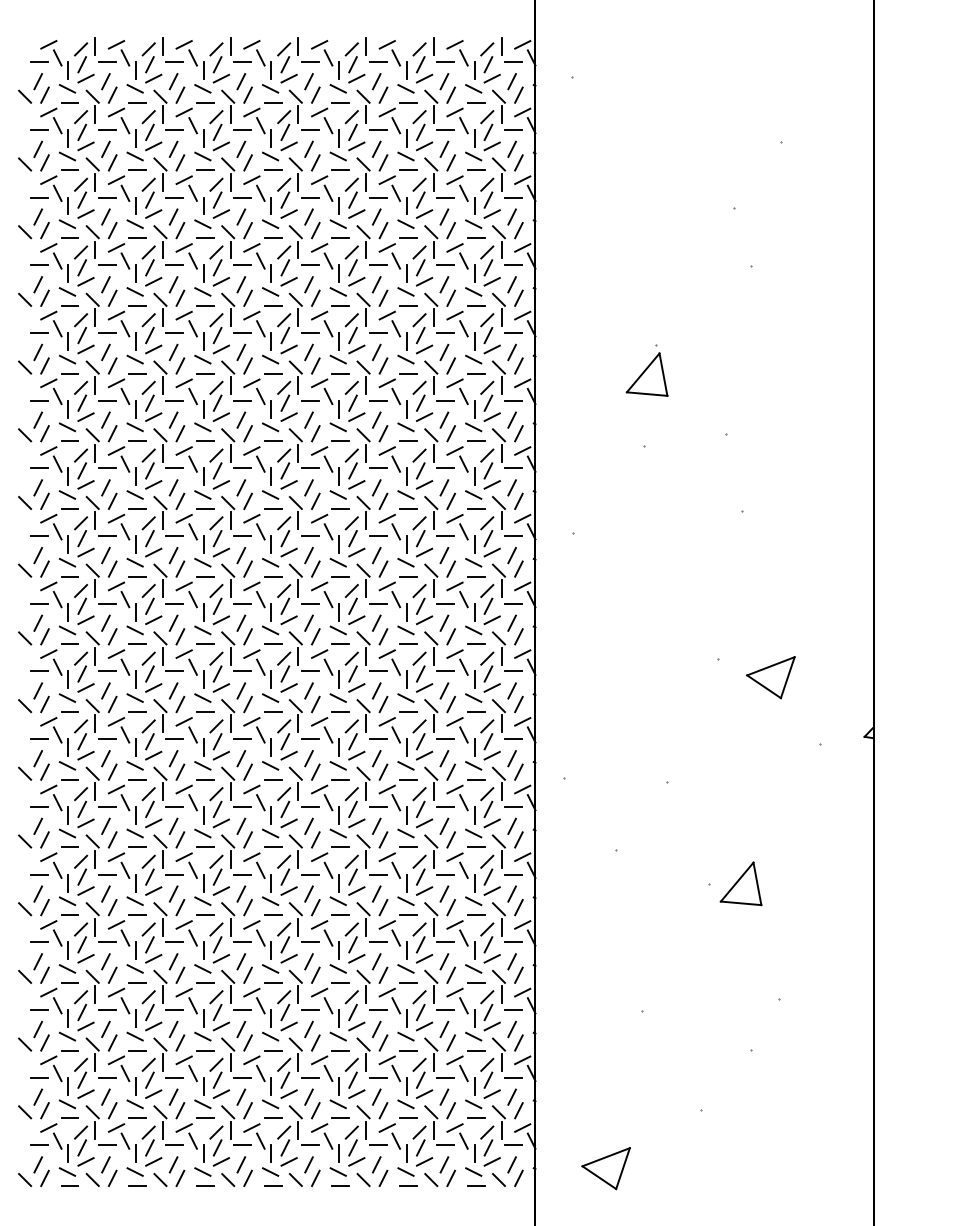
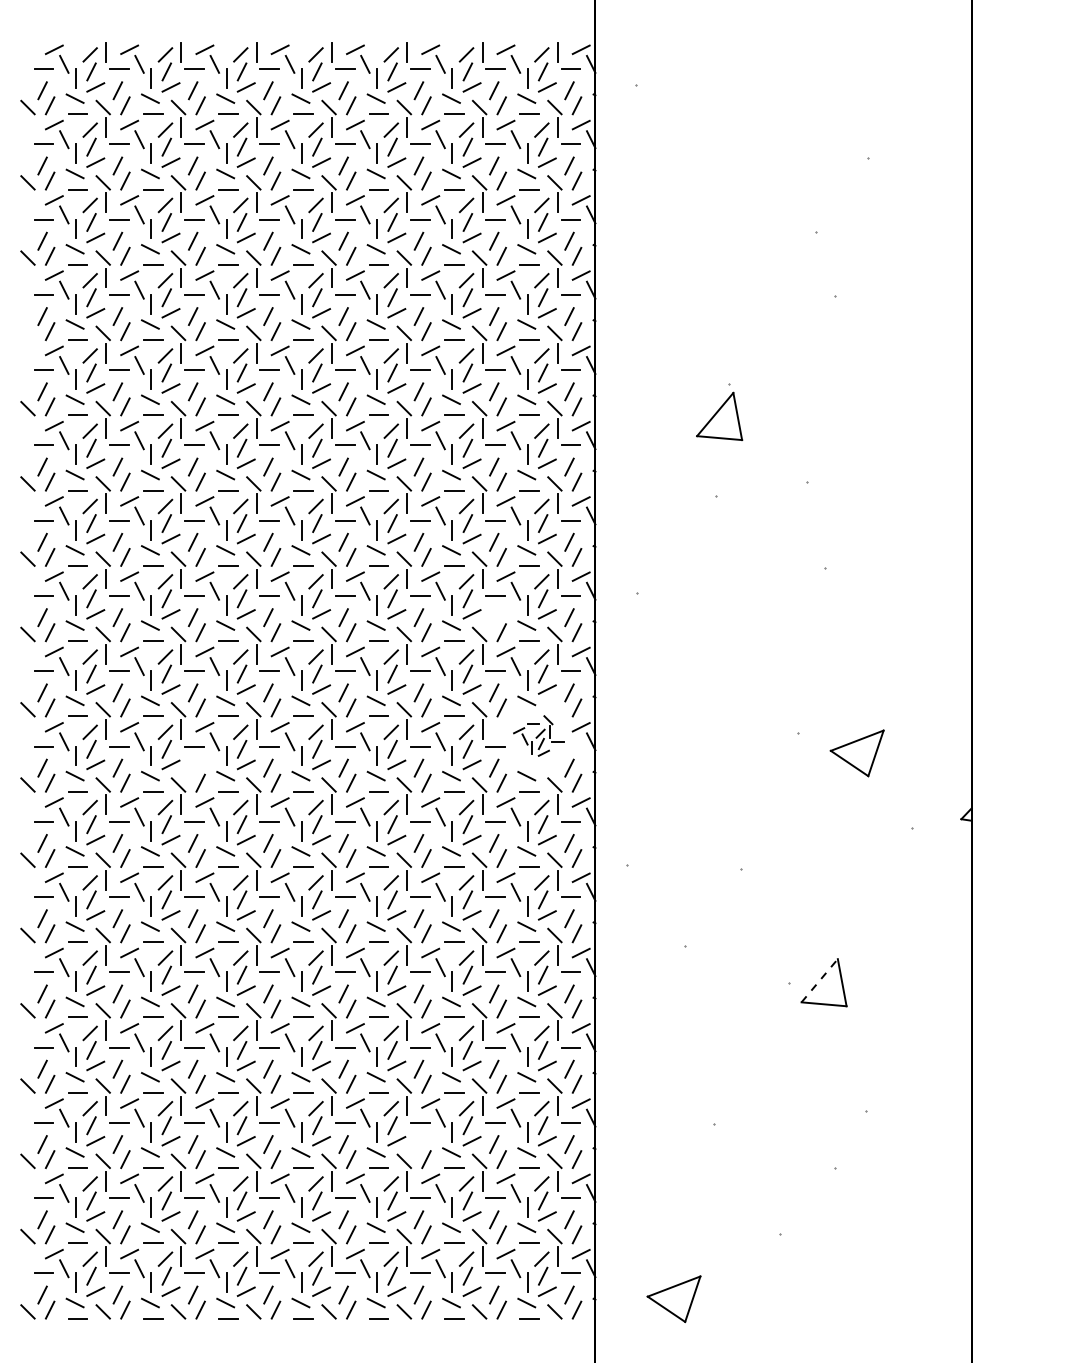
line: (25, 299) -> (28, 332), removed
line: (444, 555) -> (494, 617), removed
part: (484, 661) -> (538, 735), size x0.6
line: (173, 690) -> (193, 767), removed
line: (737, 881) -> (820, 980), solid -> dashed
line: (376, 1029) -> (418, 1144), removed

